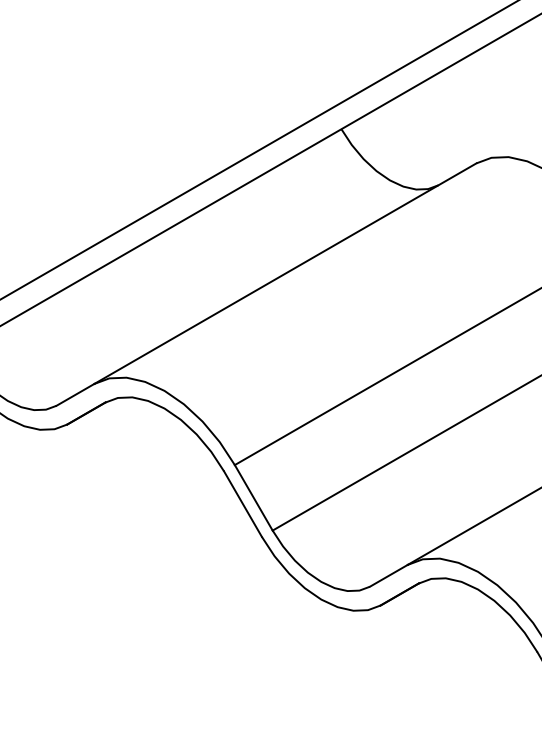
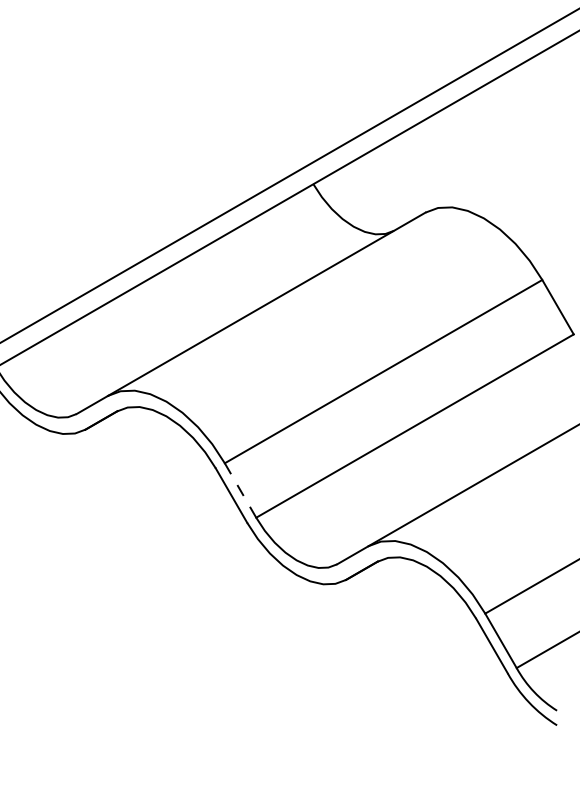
line: (253, 497) -> (240, 490), solid -> dashed

